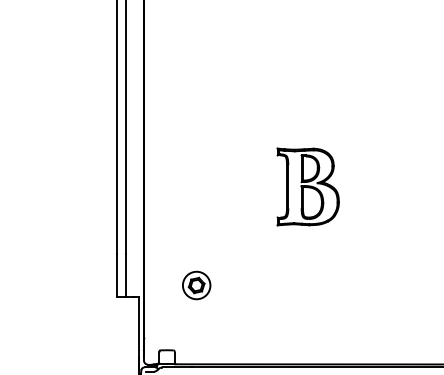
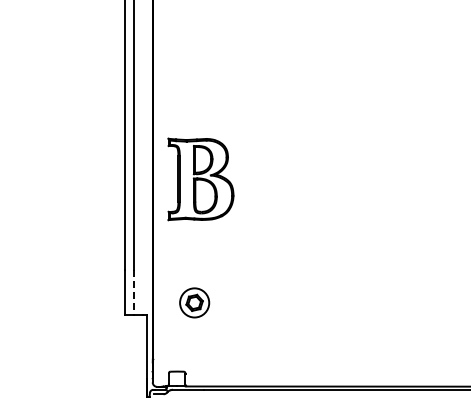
part: (307, 187) -> (200, 179), moved
line: (125, 275) -> (133, 292), solid -> dashed
part: (196, 285) -> (194, 302), moved

